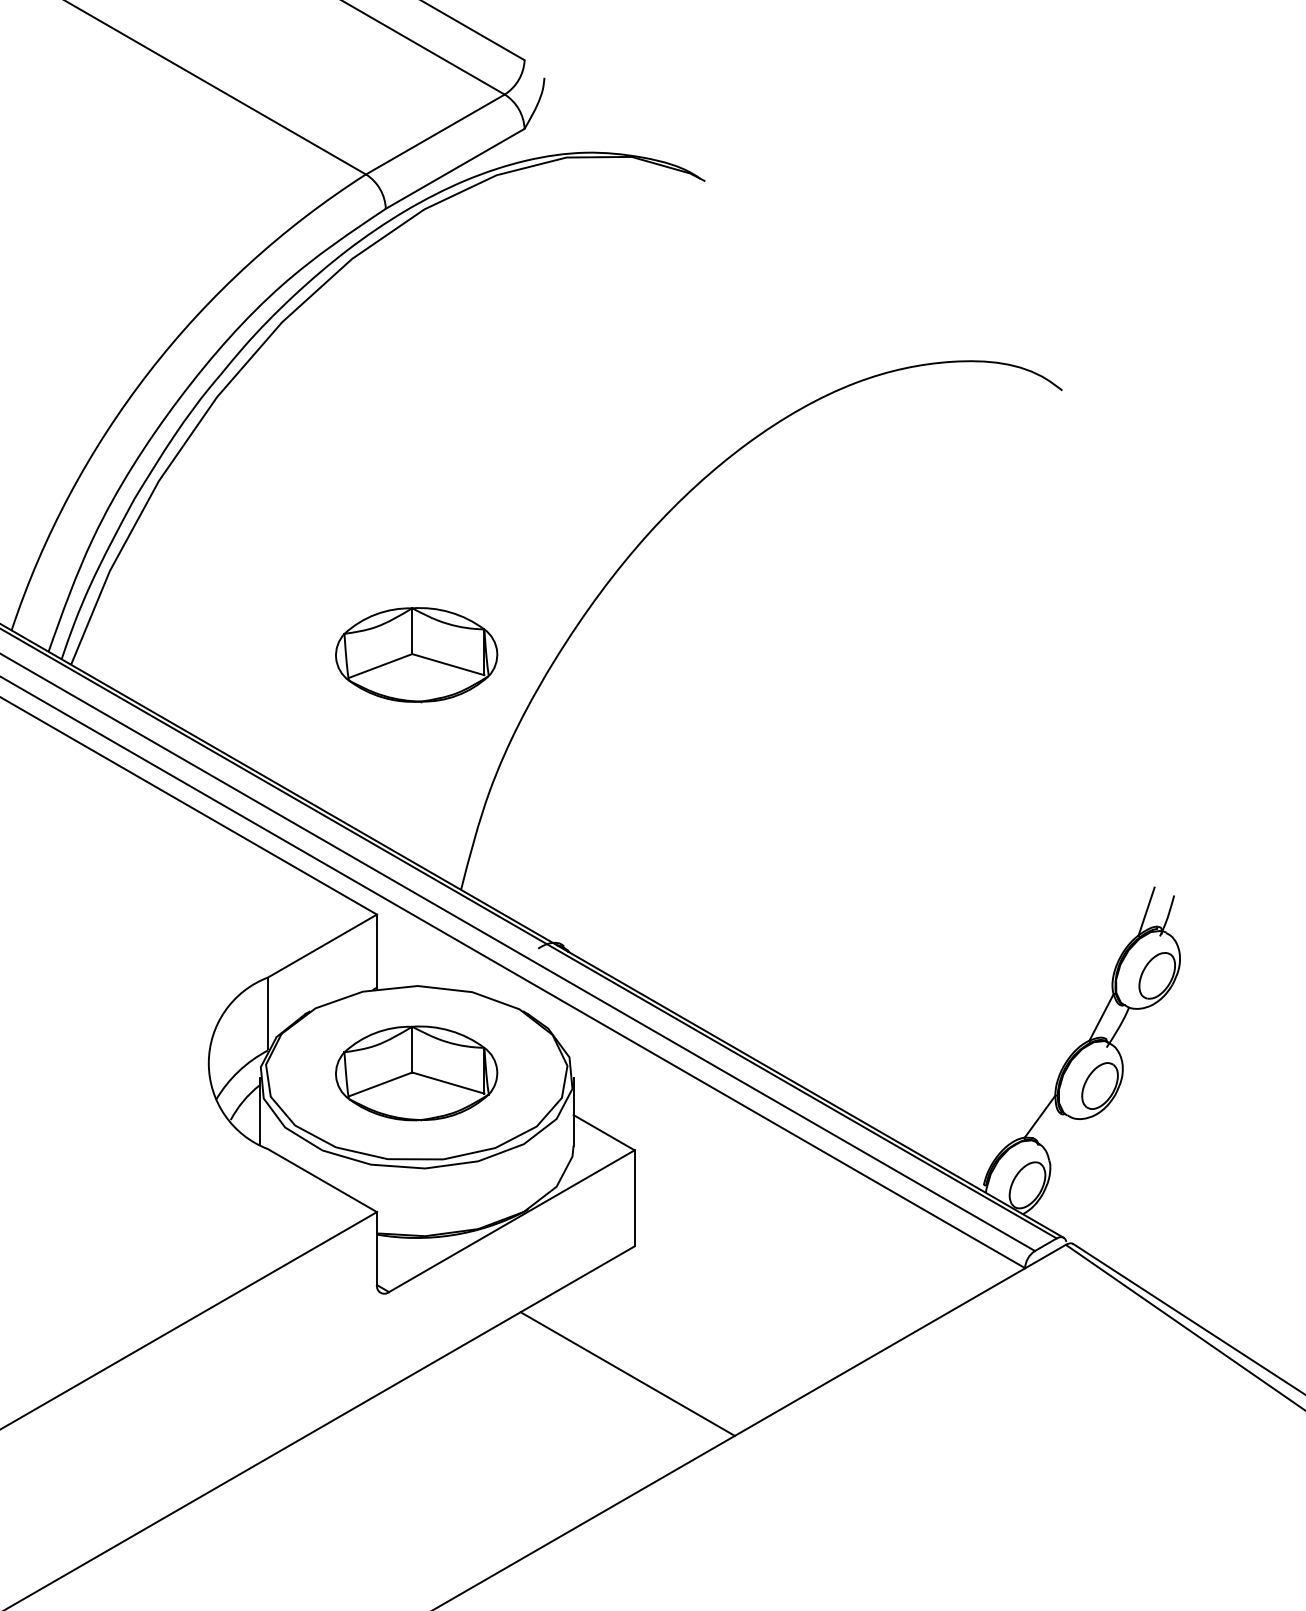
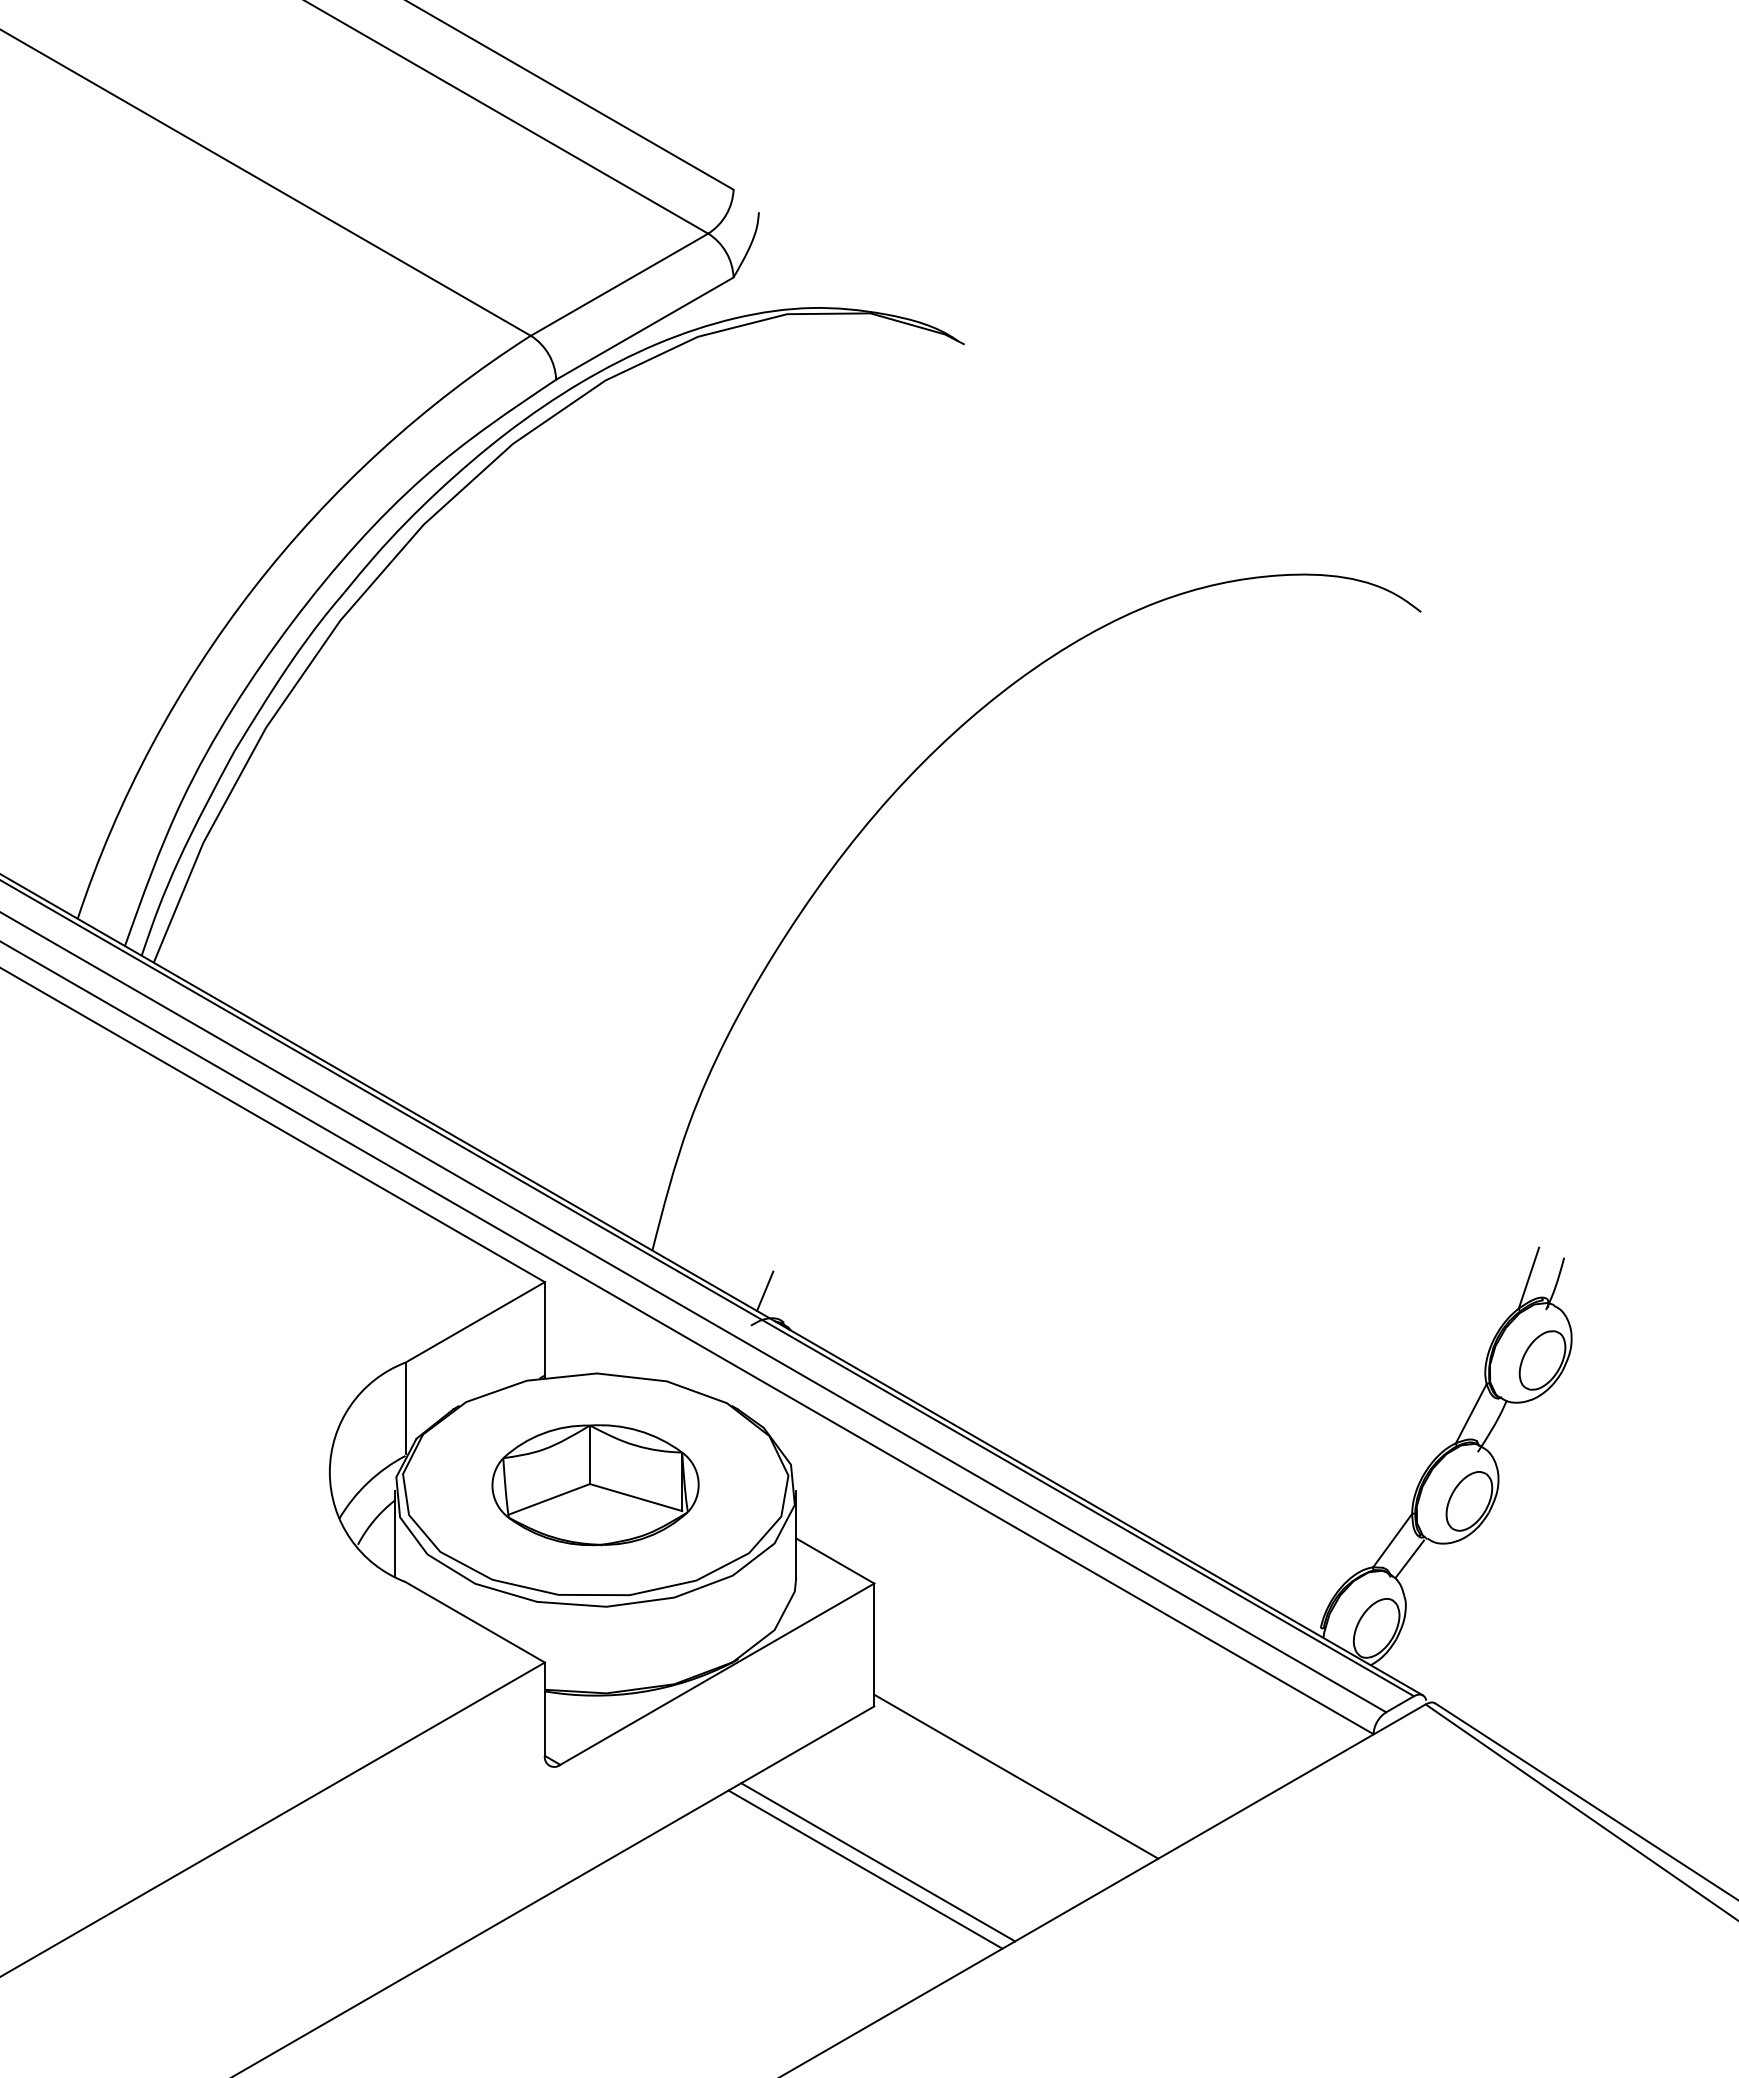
part: (416, 655) -> (595, 950), removed
line: (549, 921) -> (765, 1290), added
line: (1053, 1130) -> (1409, 1558), added
line: (745, 1301) -> (1016, 1776), added
line: (637, 1368) -> (878, 1862), added

